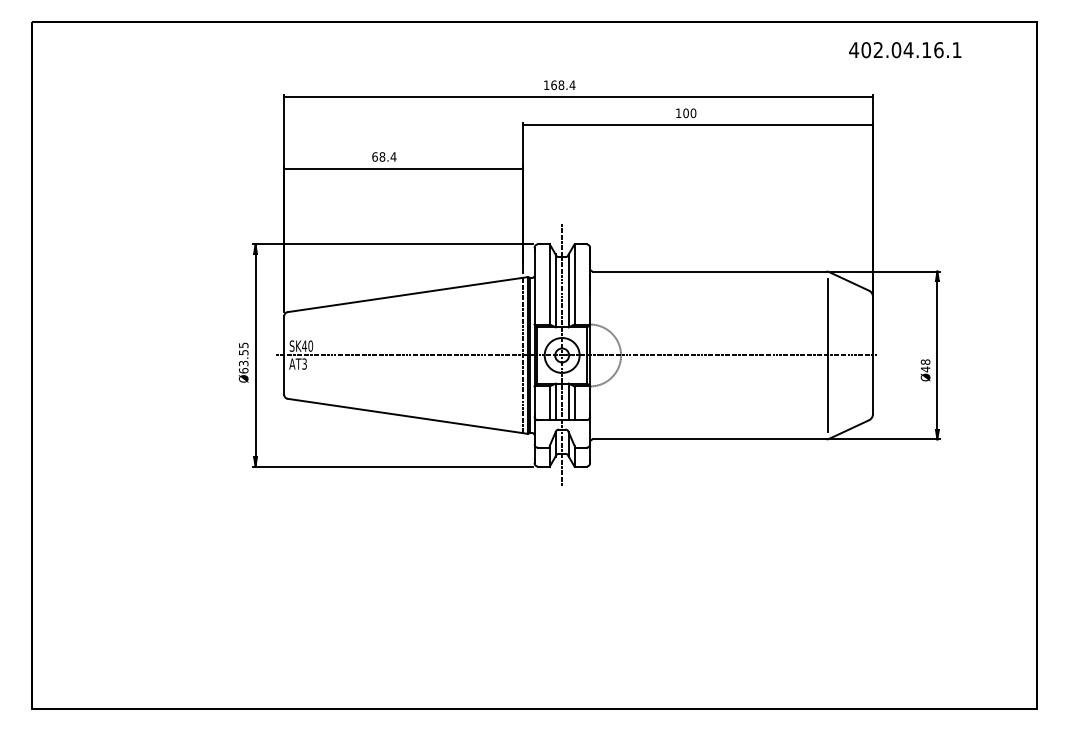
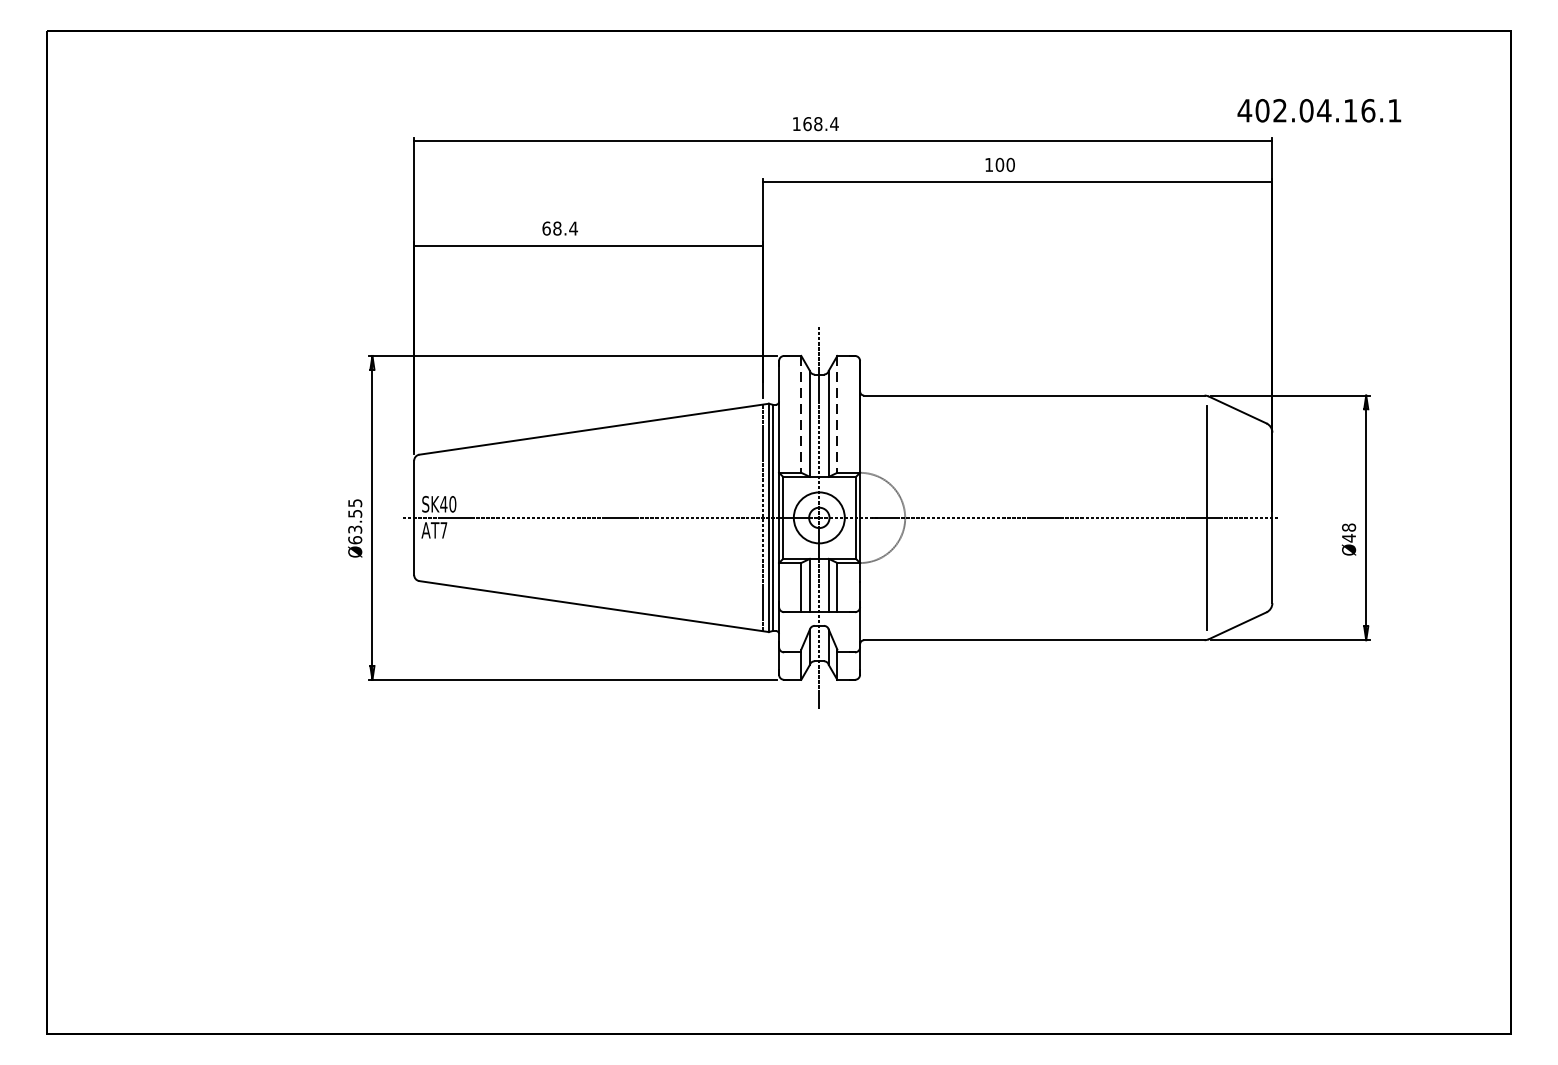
text: (905, 50) -> (1319, 111), moved
line: (549, 284) -> (800, 414), solid -> dashed
line: (574, 284) -> (837, 414), solid -> dashed
text: (304, 363) -> (443, 529), AT3 -> AT7

